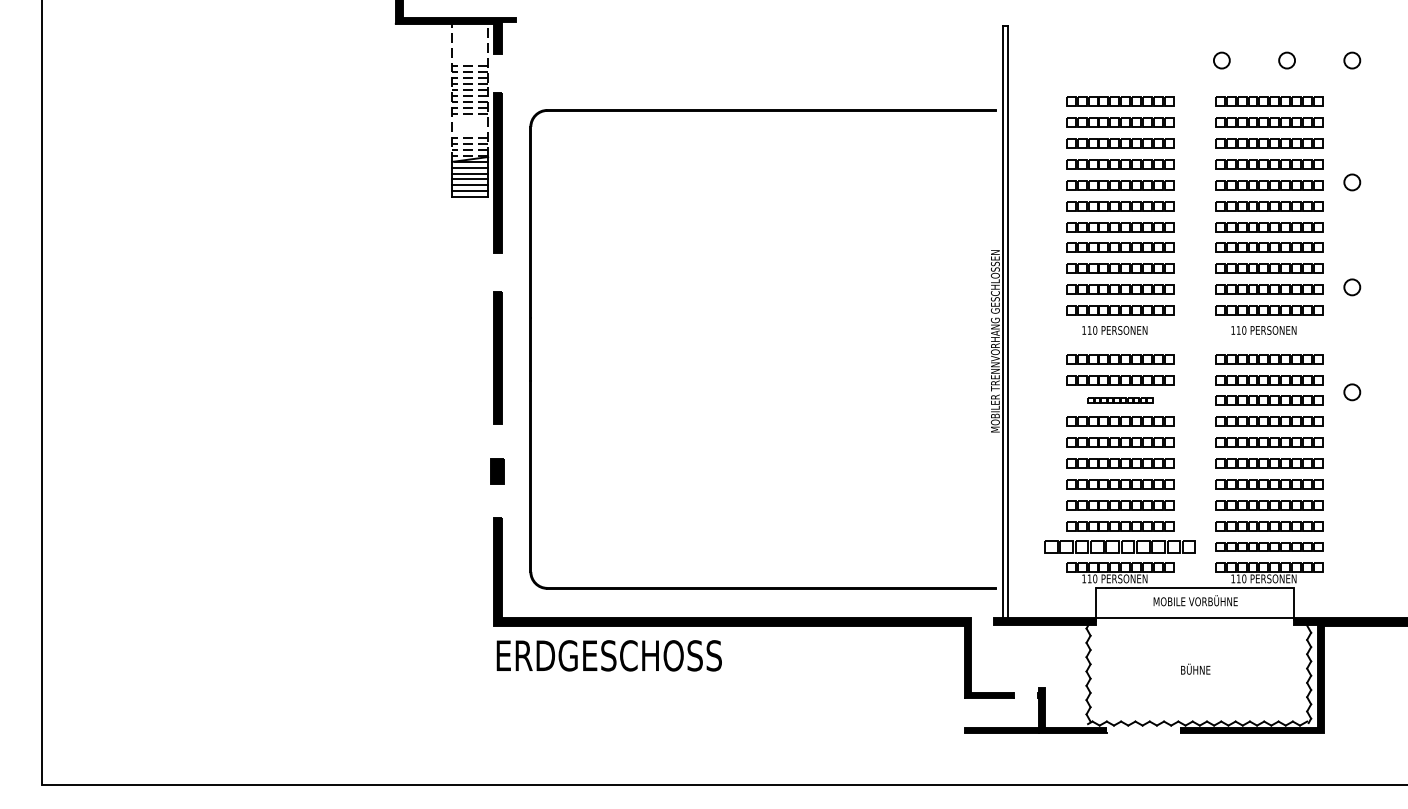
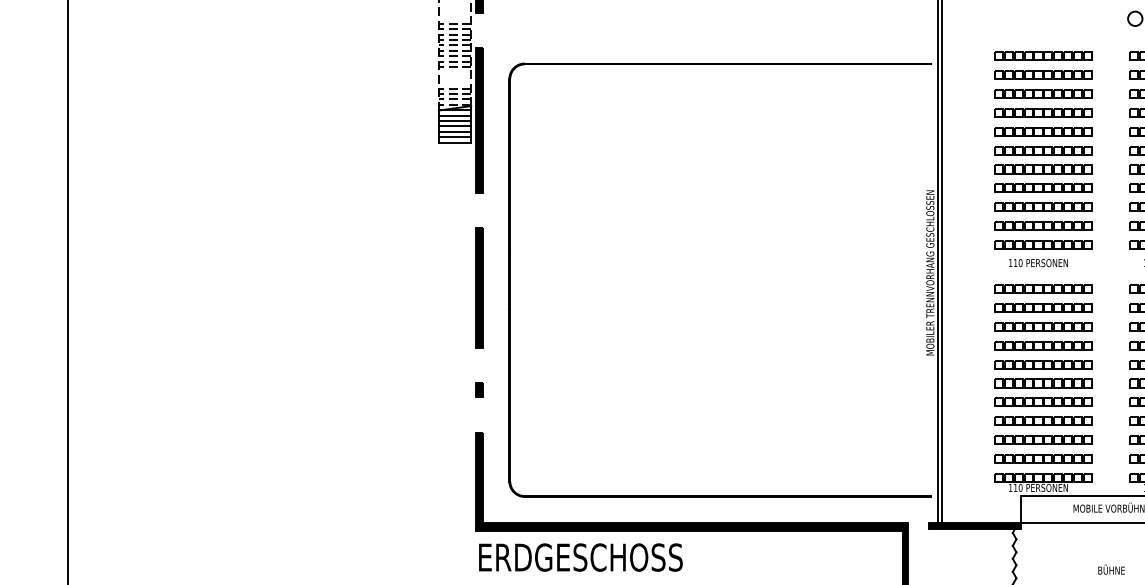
part: (1120, 400) -> (1043, 326), size x1.67
part: (497, 470) -> (479, 389), size x0.62
part: (1120, 546) -> (1043, 458), size x0.71

